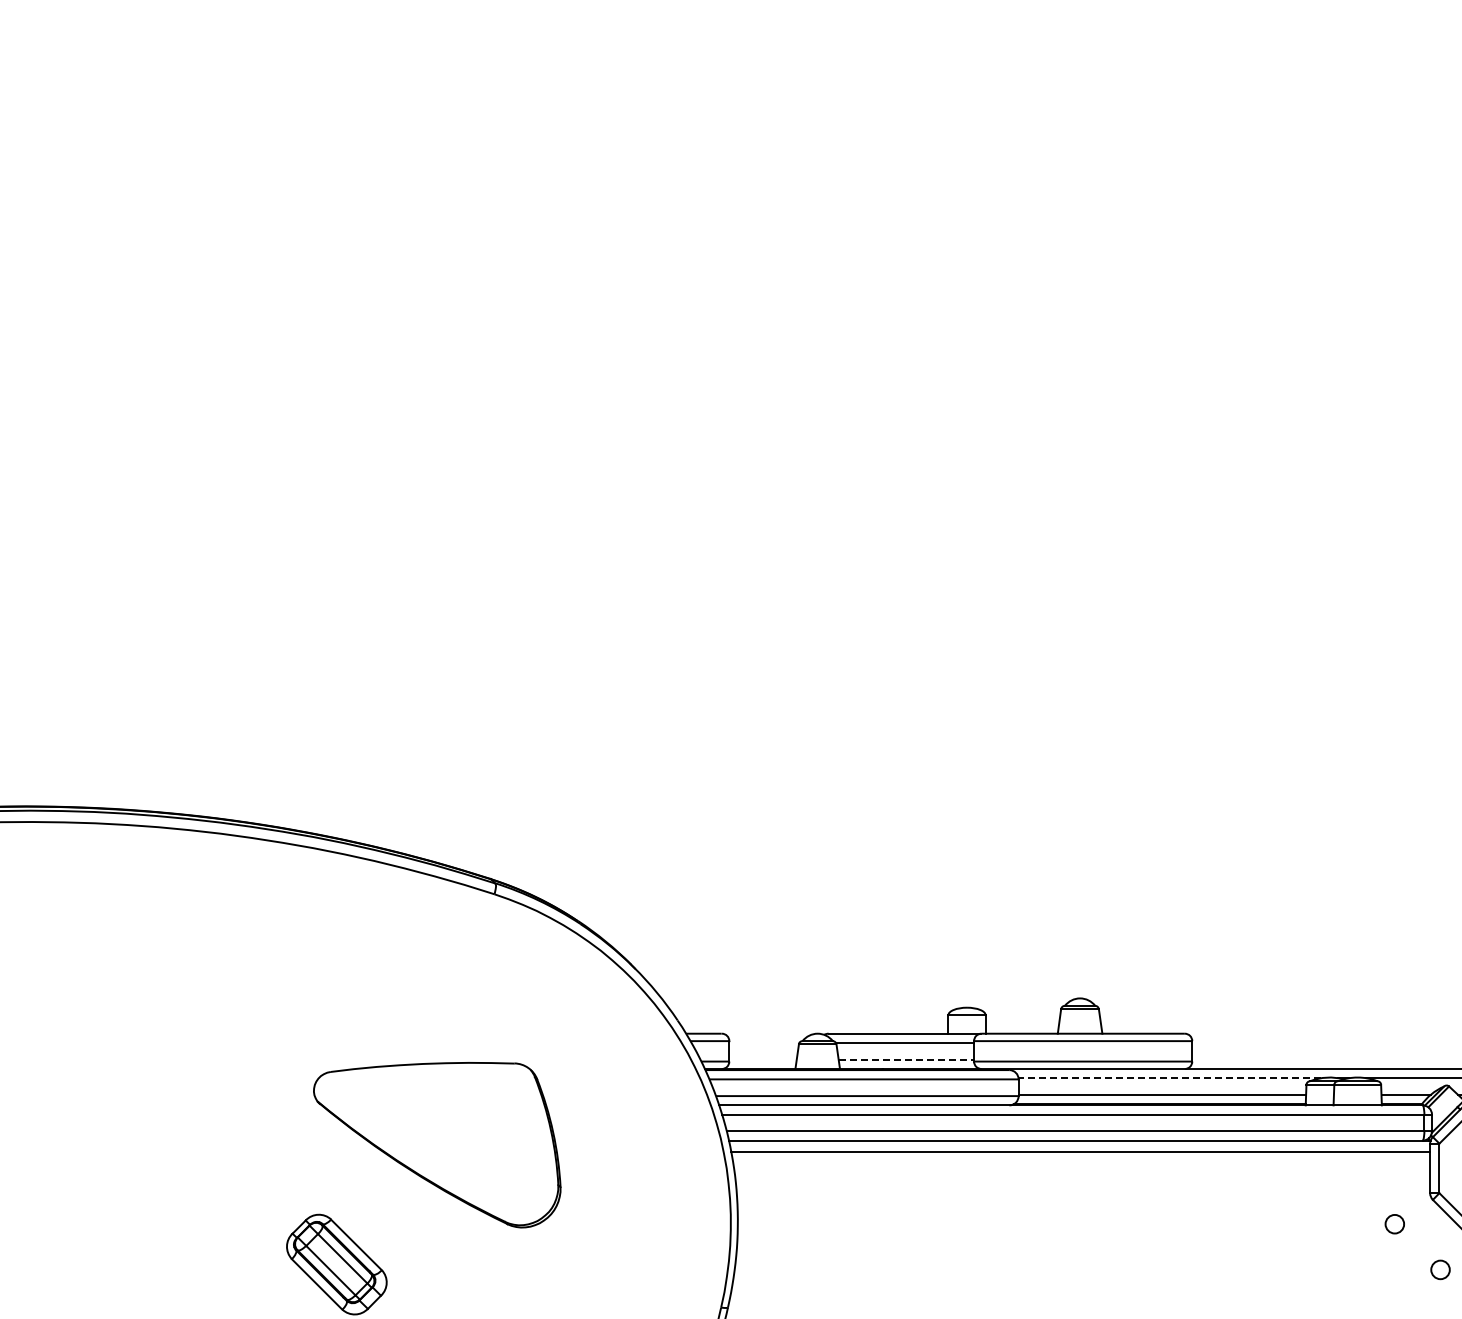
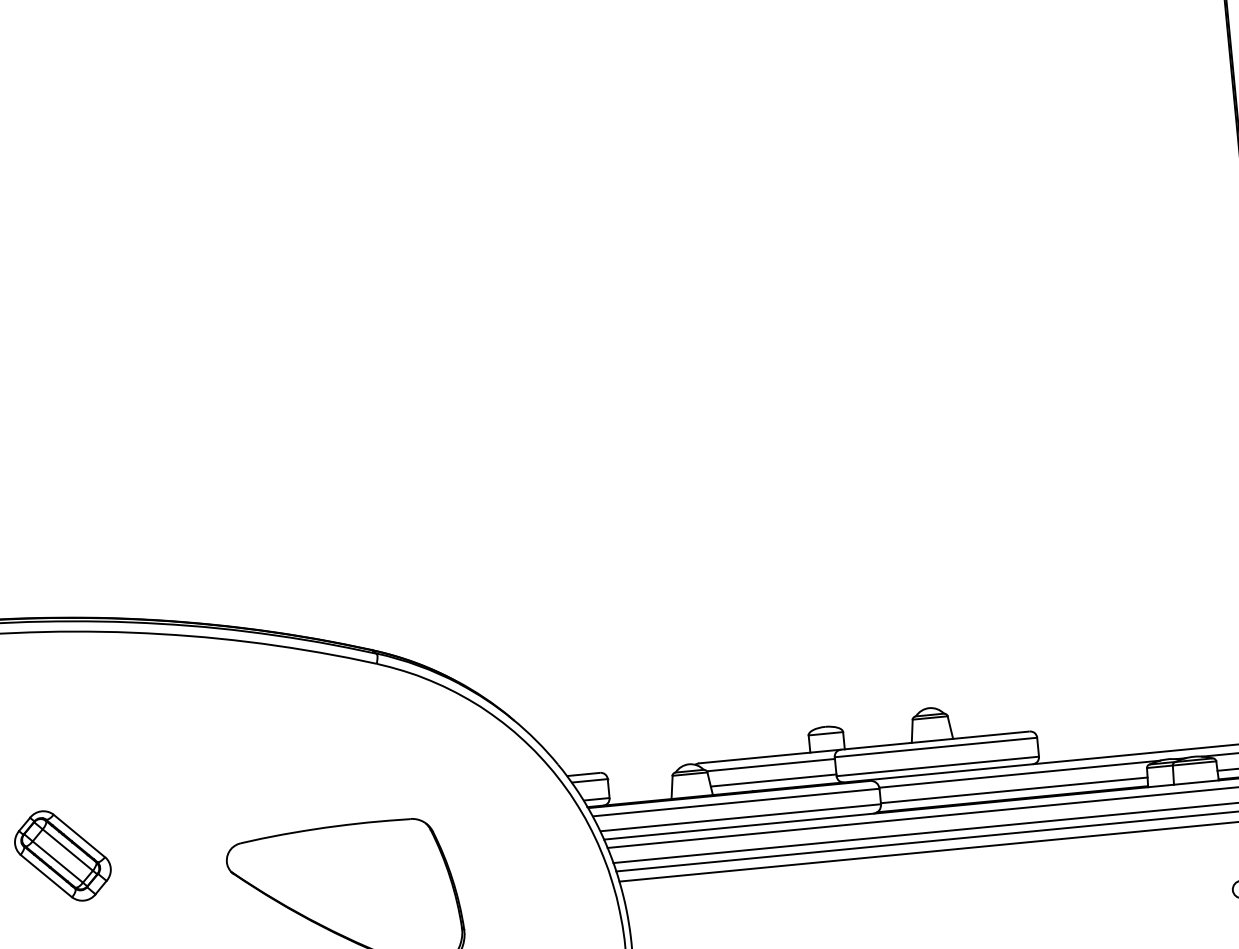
line: (906, 1059) -> (773, 780), dashed -> solid
part: (139, 1066) -> (62, 855), added
line: (1169, 1078) -> (1019, 774), dashed -> solid

